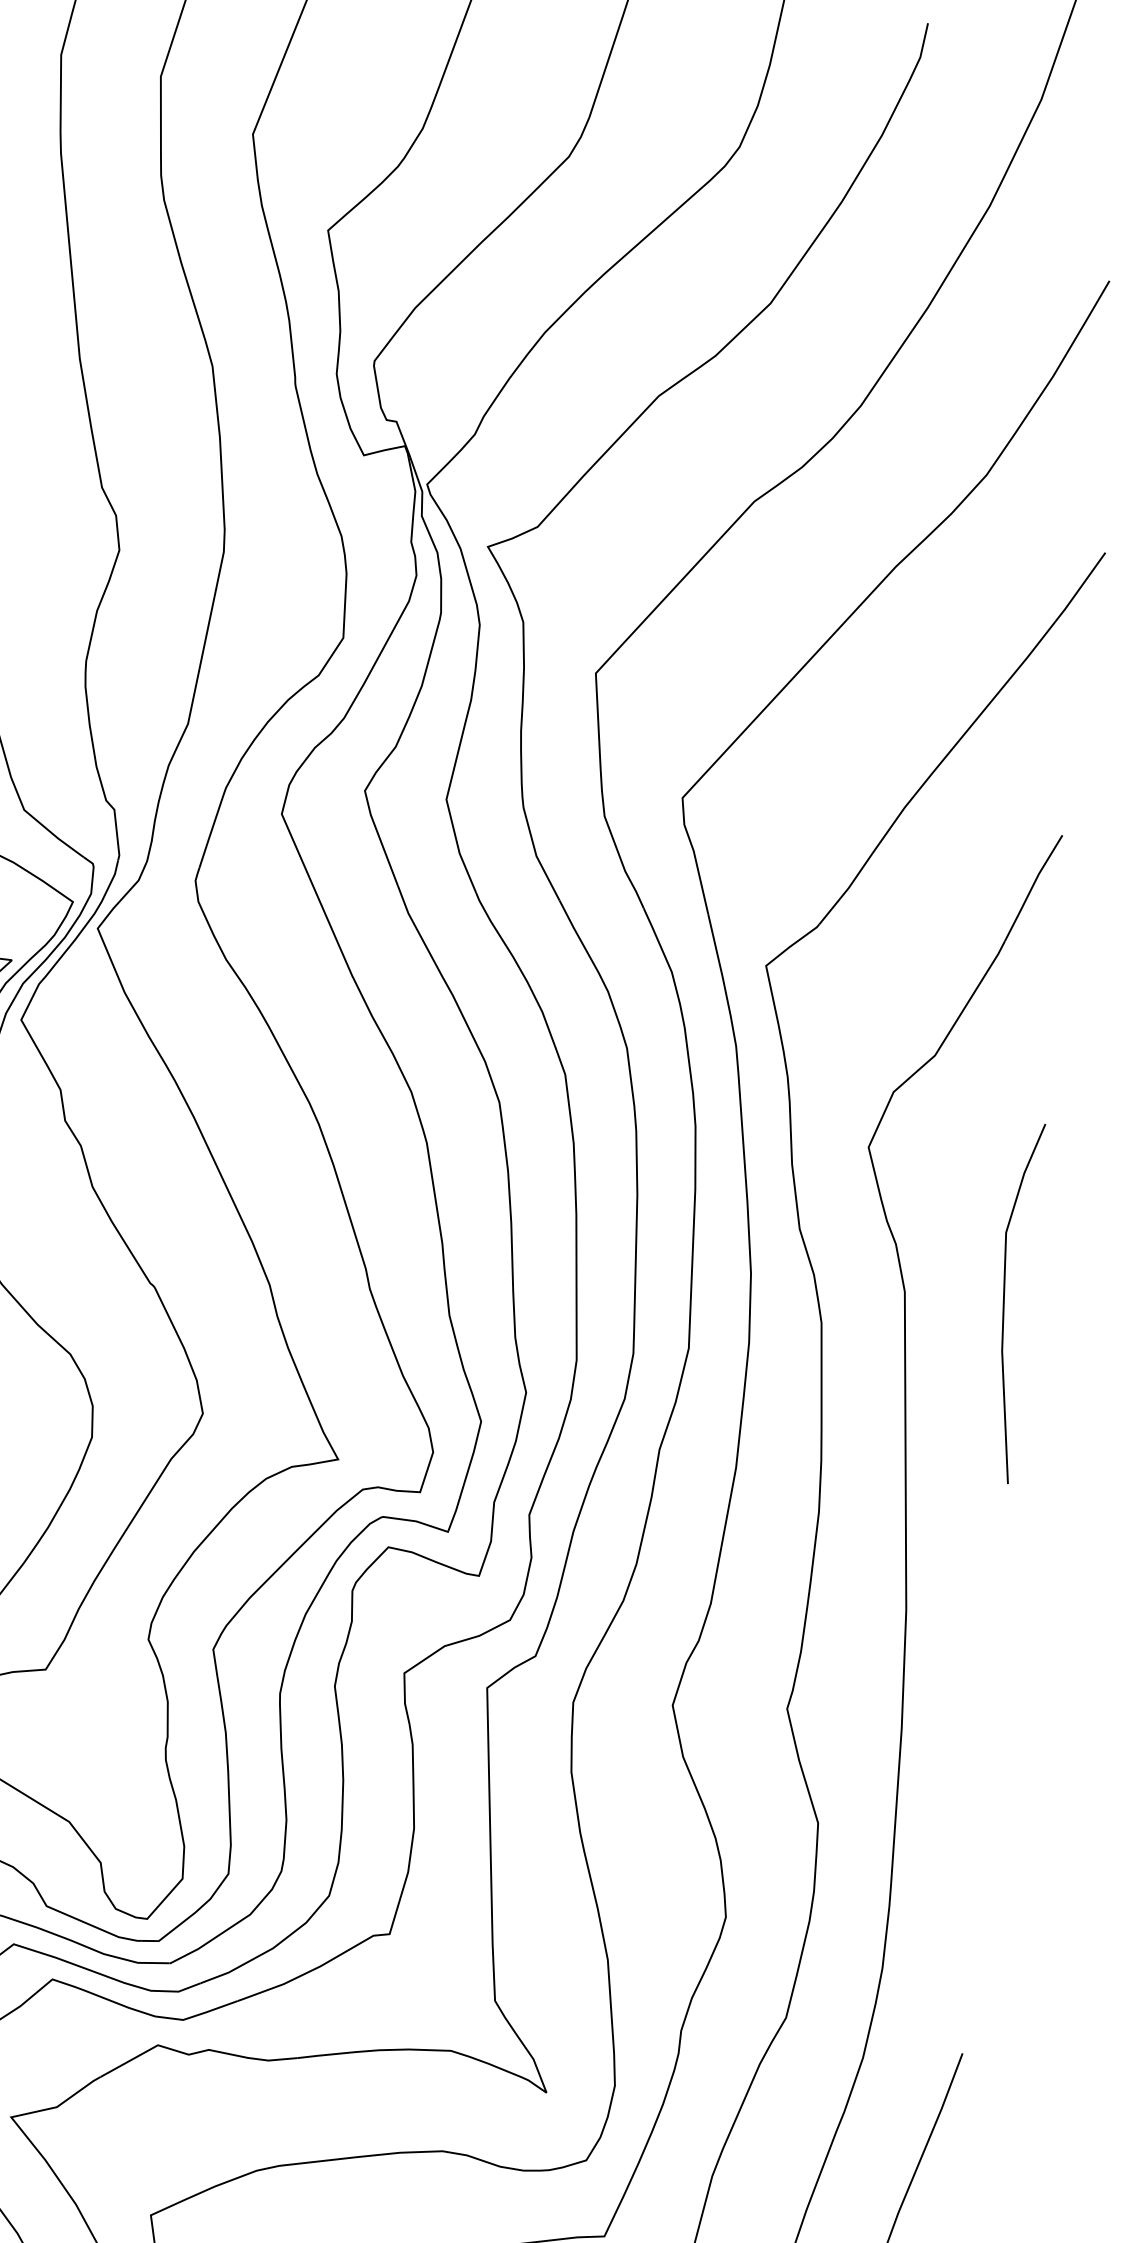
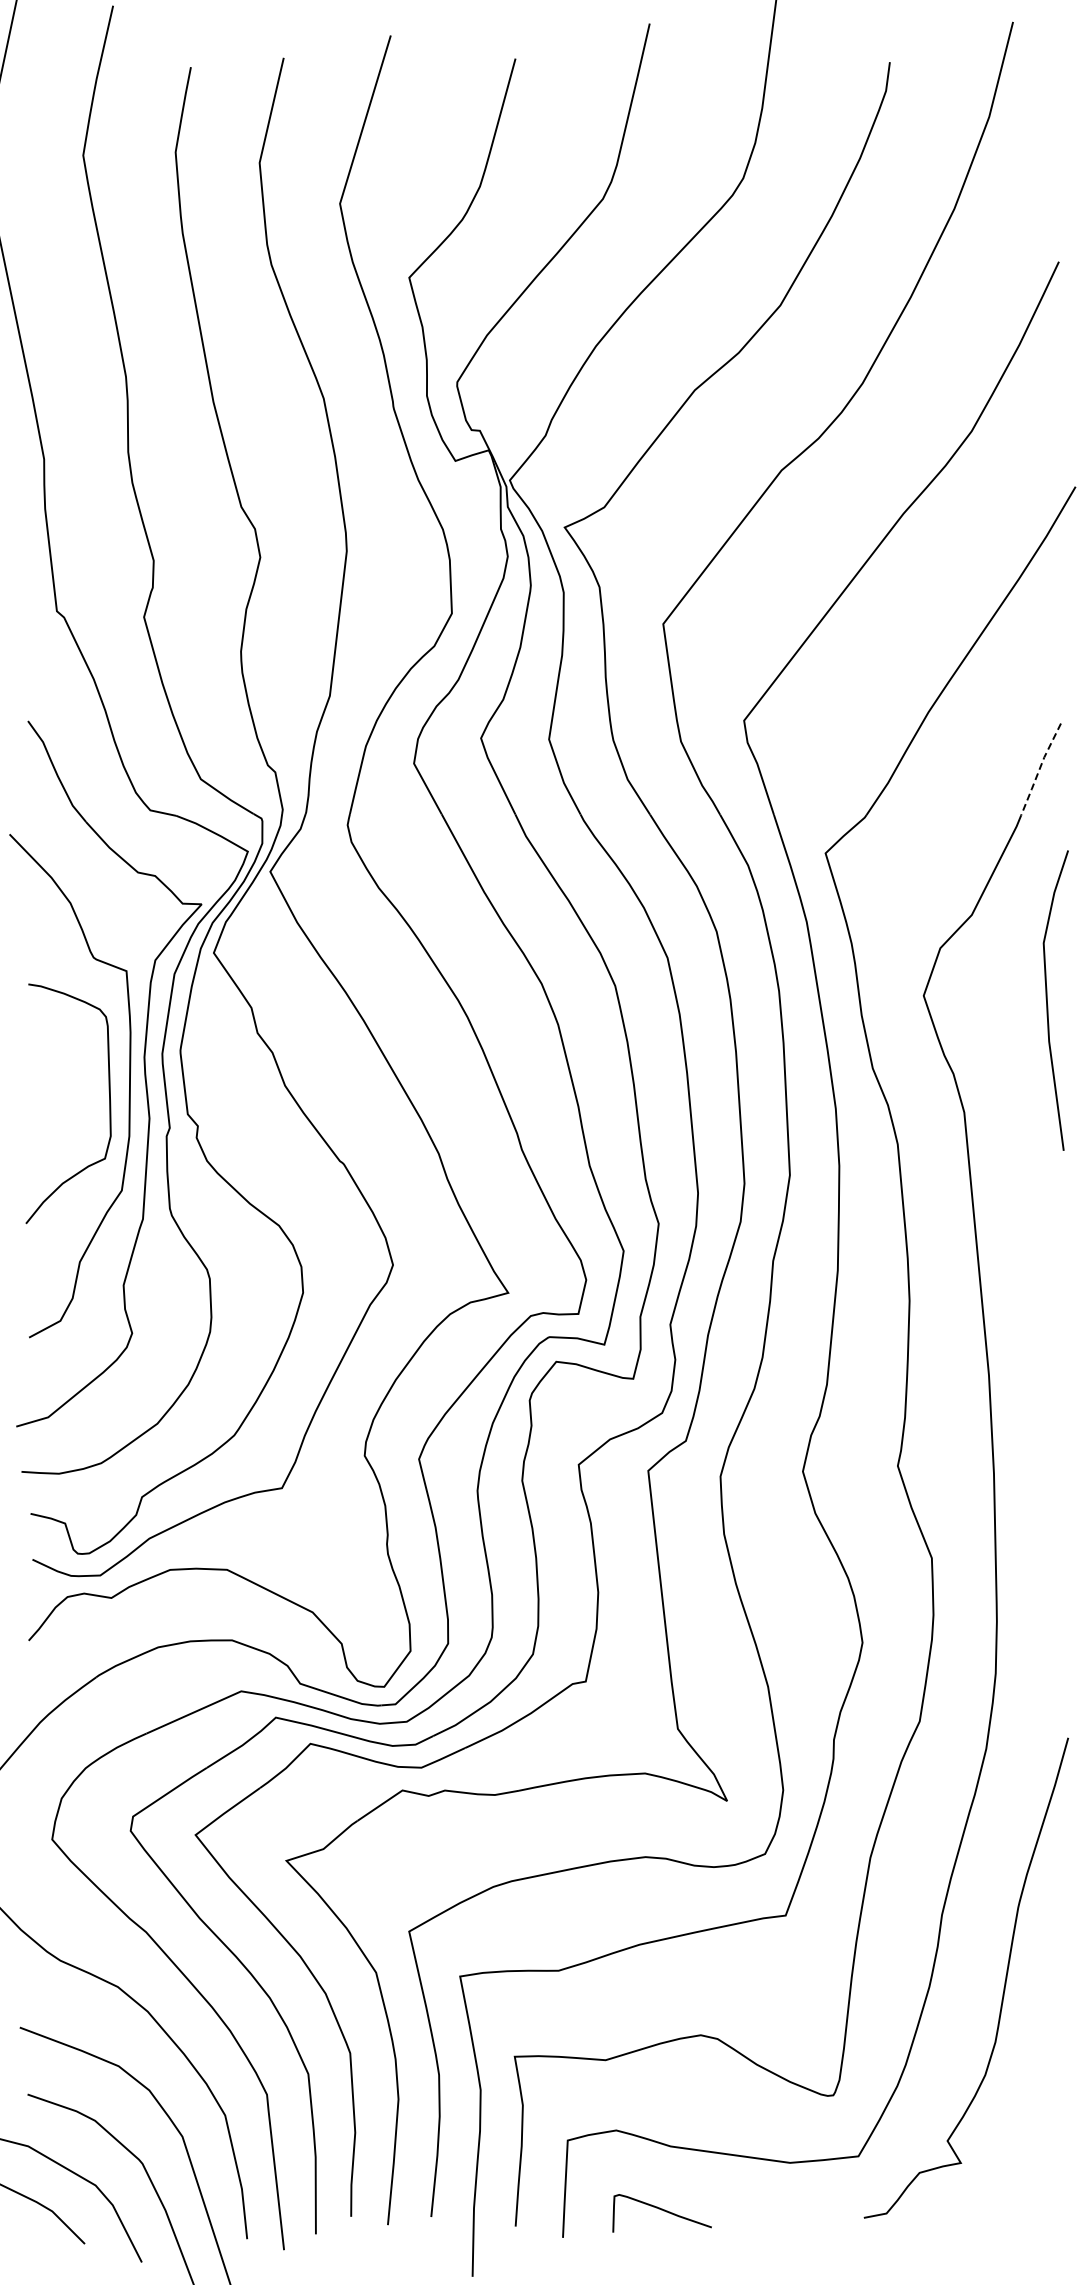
line: (1031, 888) -> (1039, 769), solid -> dashed
line: (1004, 1301) -> (1047, 1000), moved

